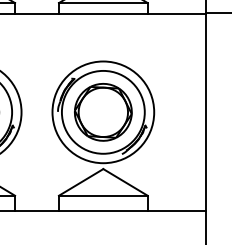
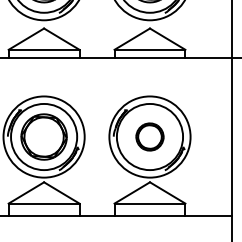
part: (102, 111) -> (149, 136), size x0.6

